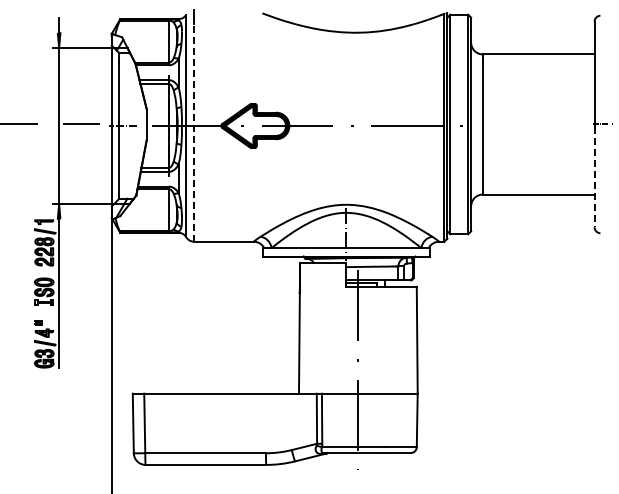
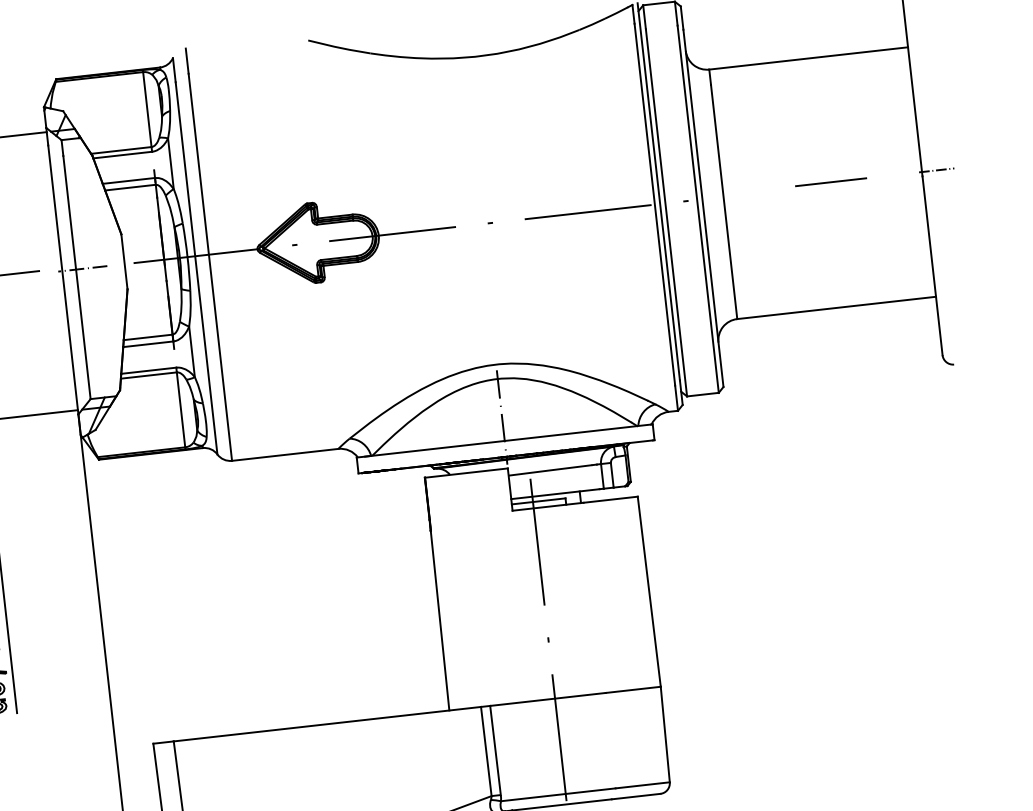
line: (543, 123) -> (830, 180), added
line: (194, 133) -> (211, 268), dashed -> solid
line: (594, 177) -> (932, 266), dashed -> solid

